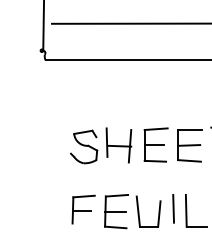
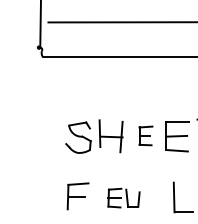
part: (155, 144) -> (145, 135), size x0.6
line: (172, 208) -> (161, 195), removed
part: (132, 210) -> (123, 197), size x0.6

